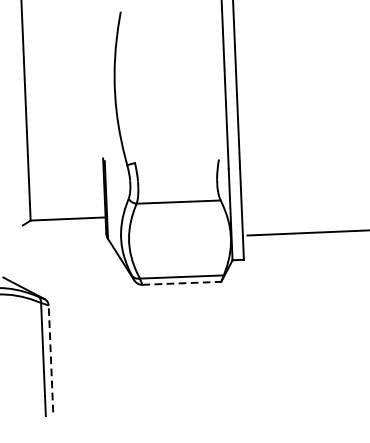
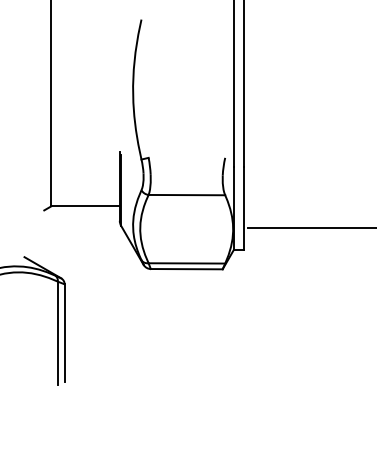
line: (181, 283) -> (186, 269), dashed -> solid
line: (50, 359) -> (64, 333), dashed -> solid

